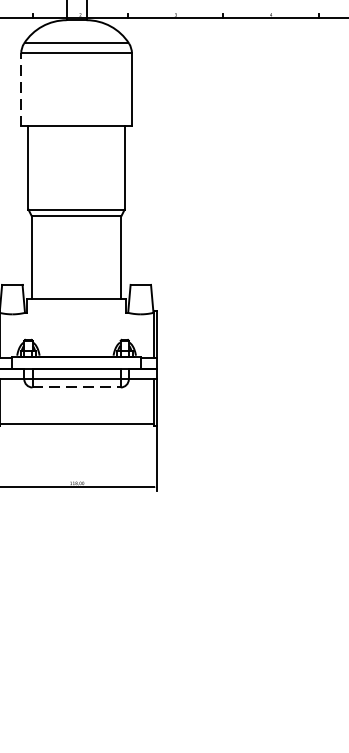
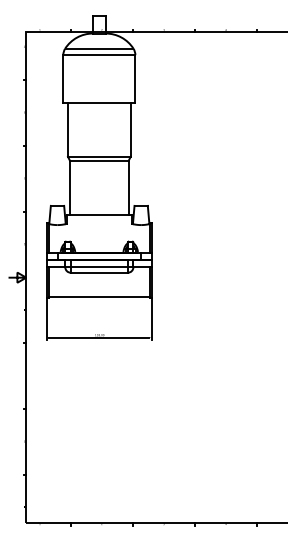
line: (21, 89) -> (63, 78), dashed -> solid
line: (76, 387) -> (99, 272), dashed -> solid

